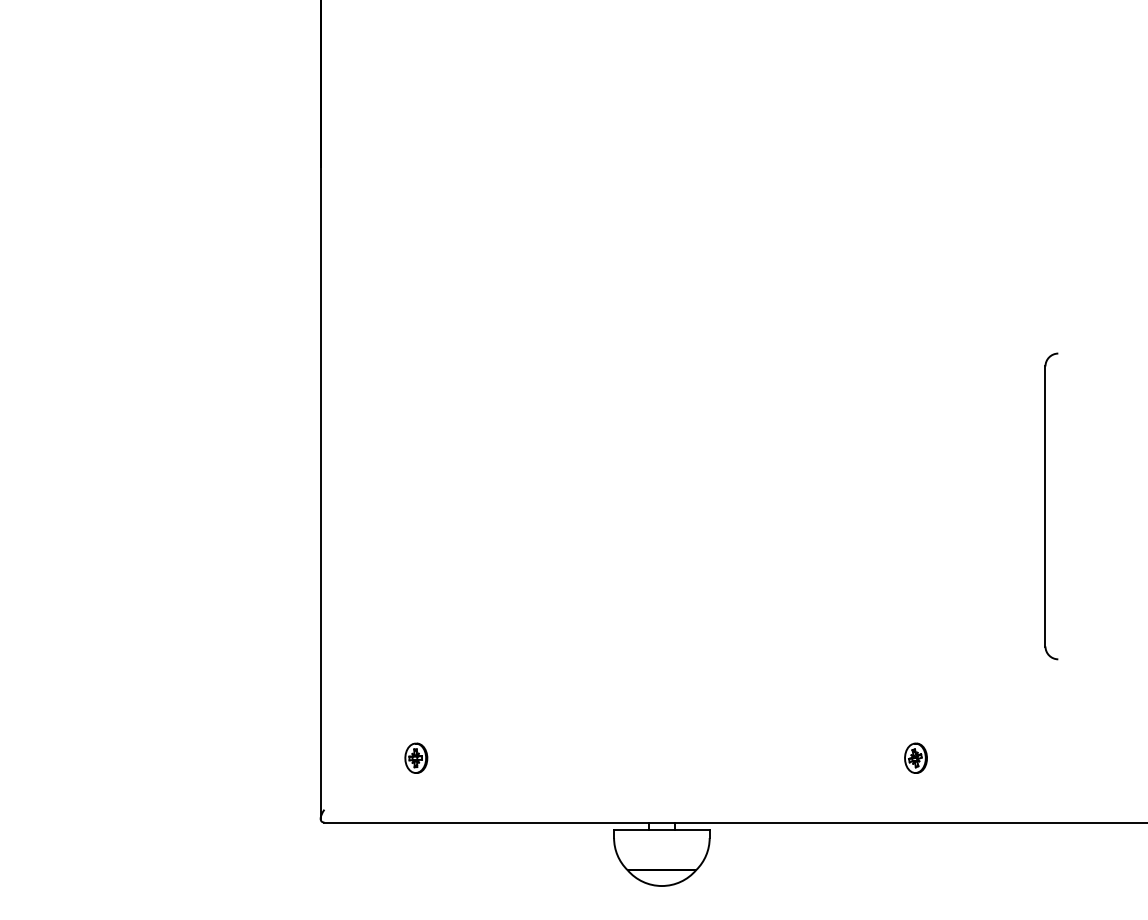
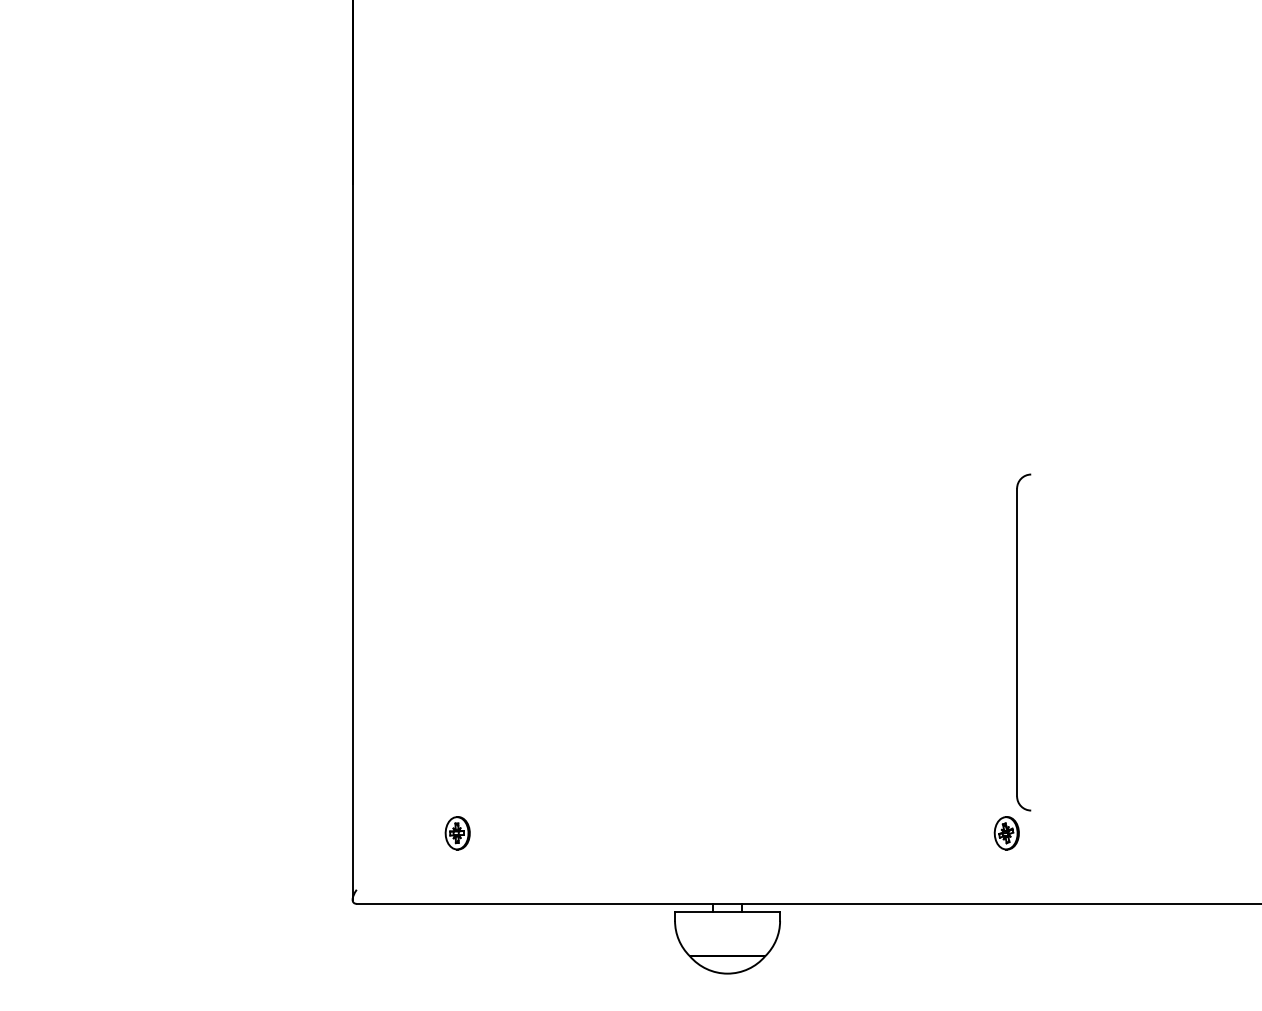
part: (1051, 506) -> (1023, 642), moved

